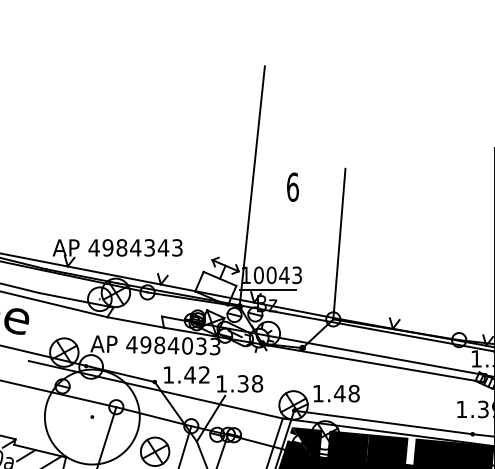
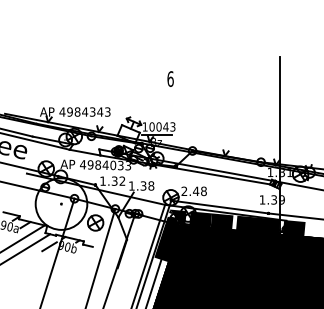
line: (252, 186) -> (148, 78), removed
line: (338, 243) -> (195, 109), removed
text: (189, 373) -> (114, 180), 1.42 -> 1.32
text: (318, 392) -> (184, 190), 1.48 -> 2.48

